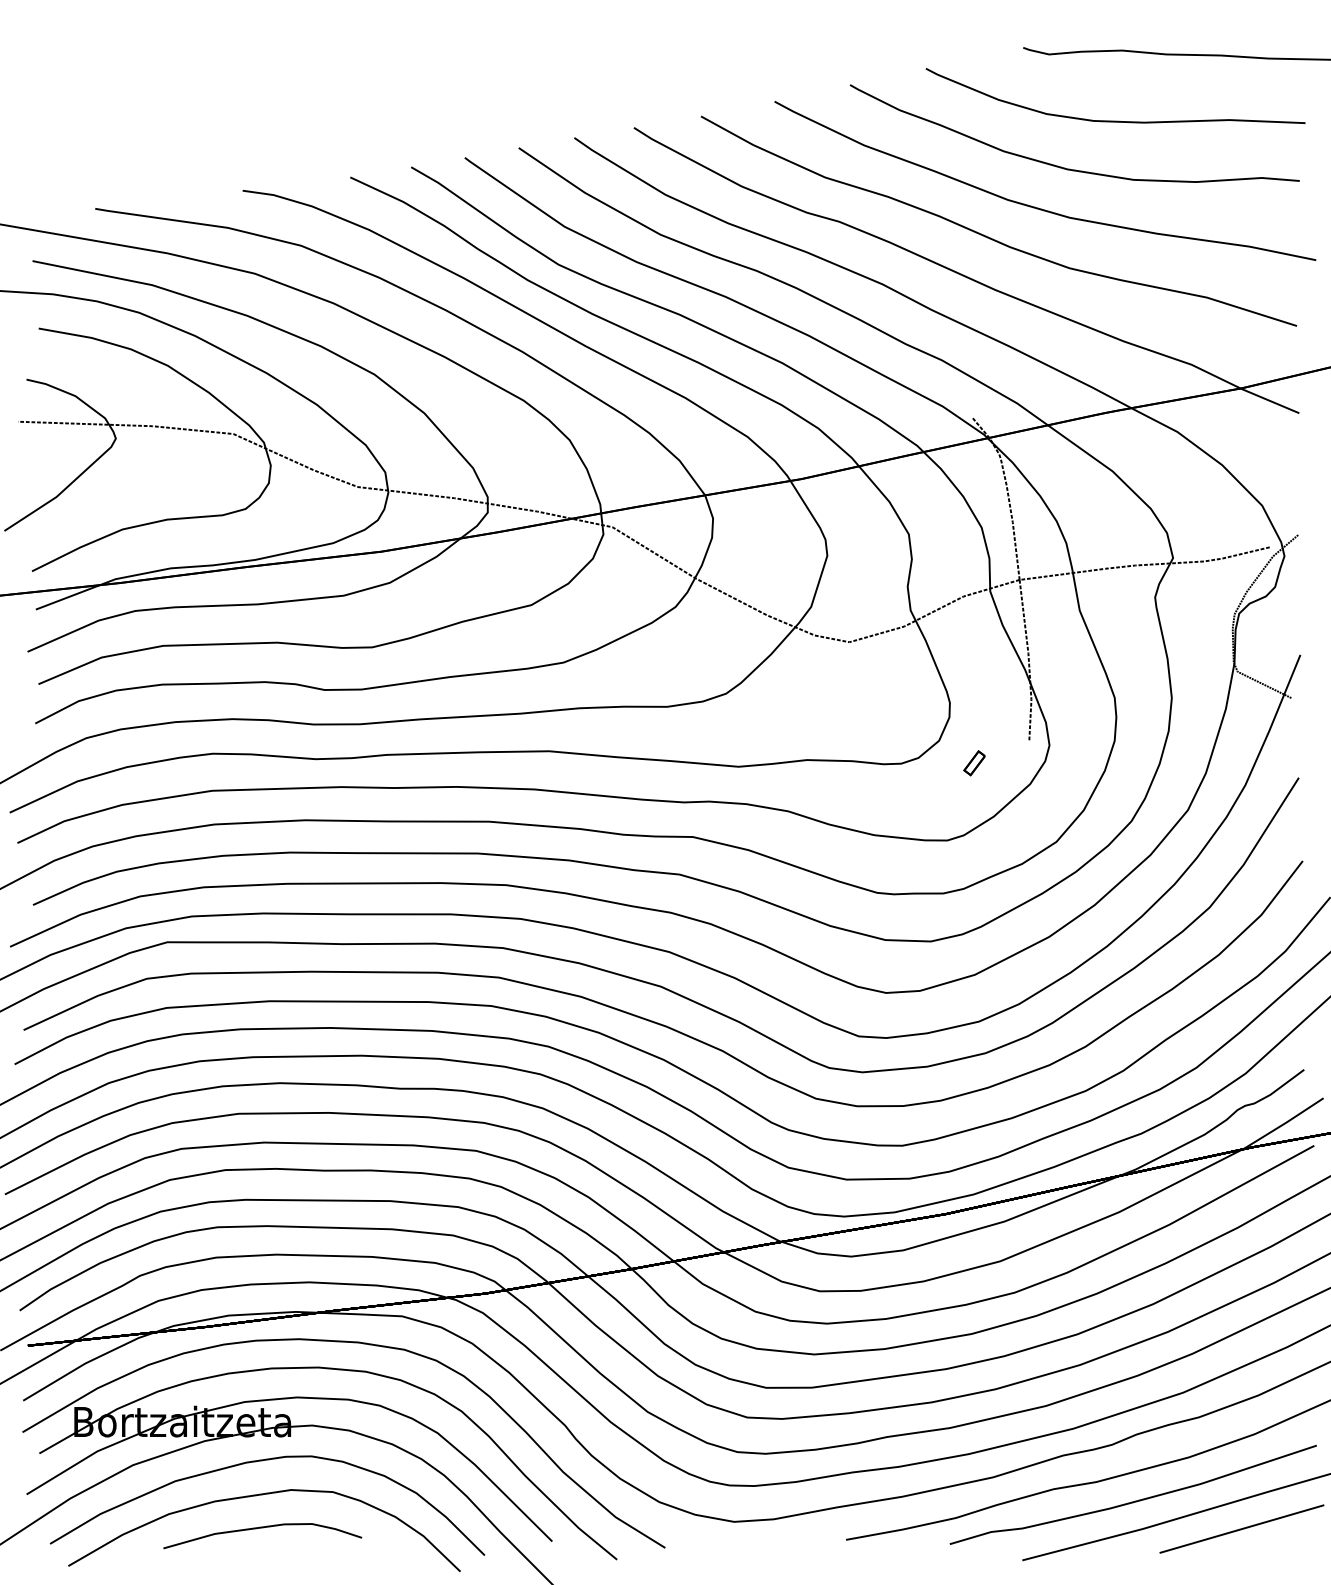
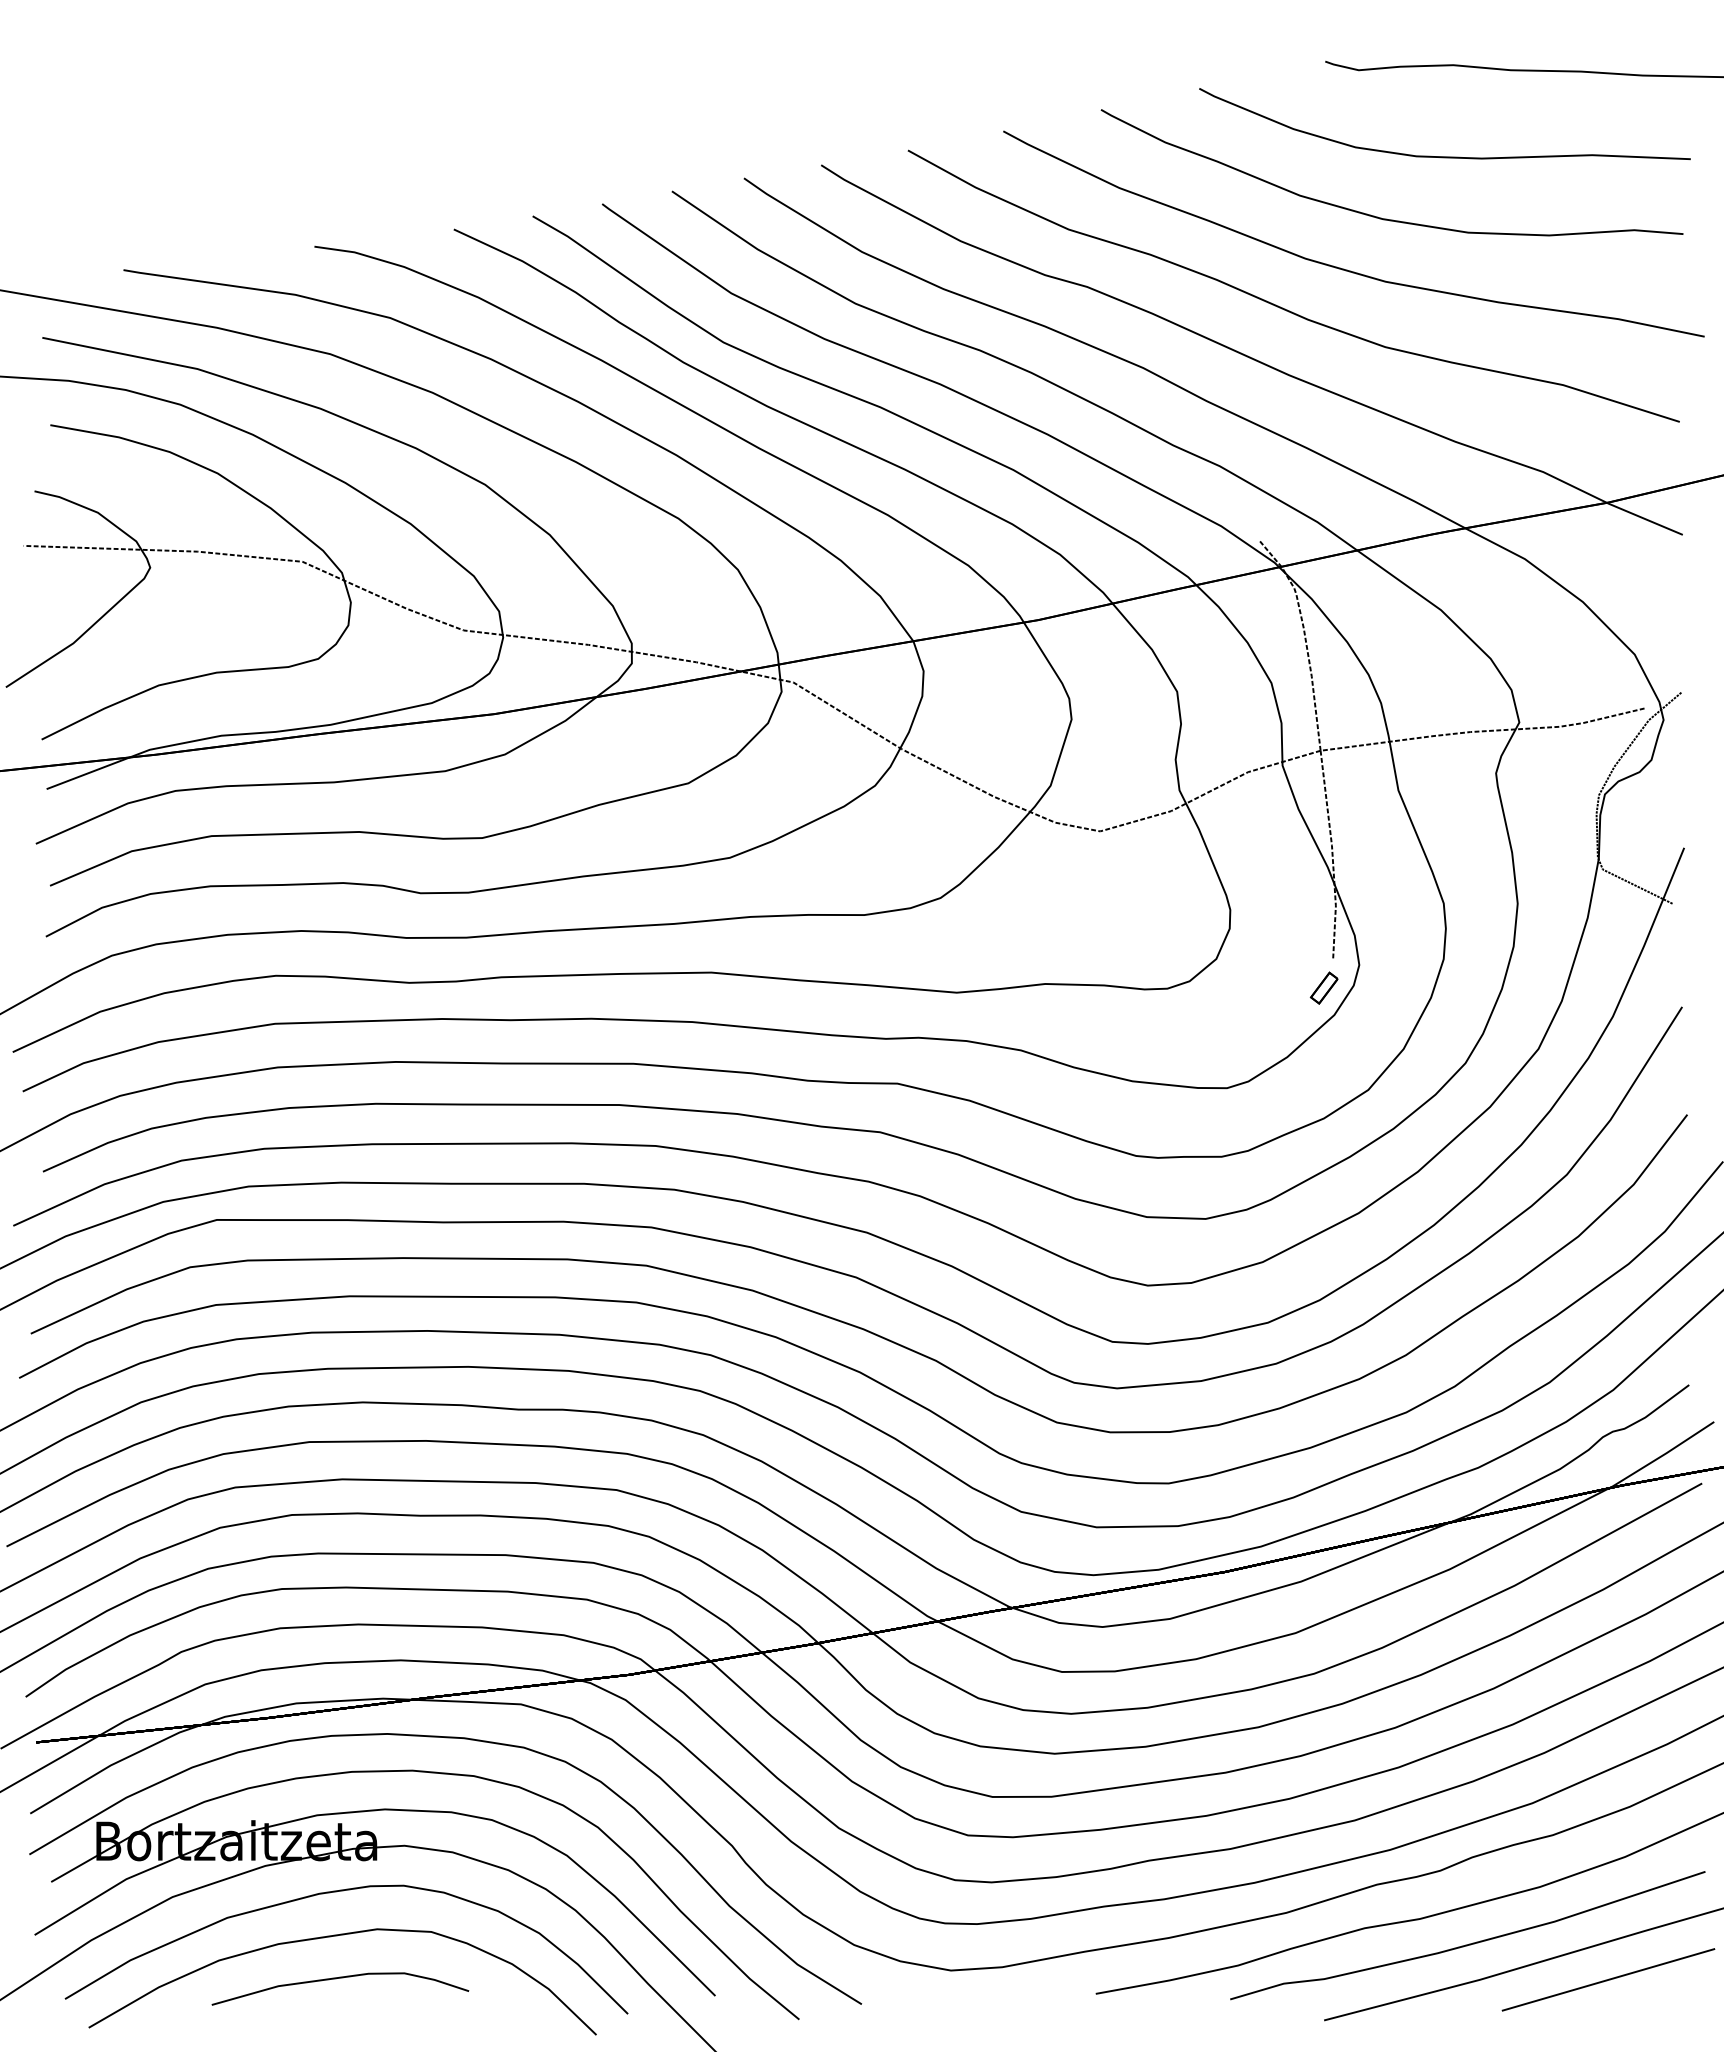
part: (973, 762) -> (1323, 987), moved

